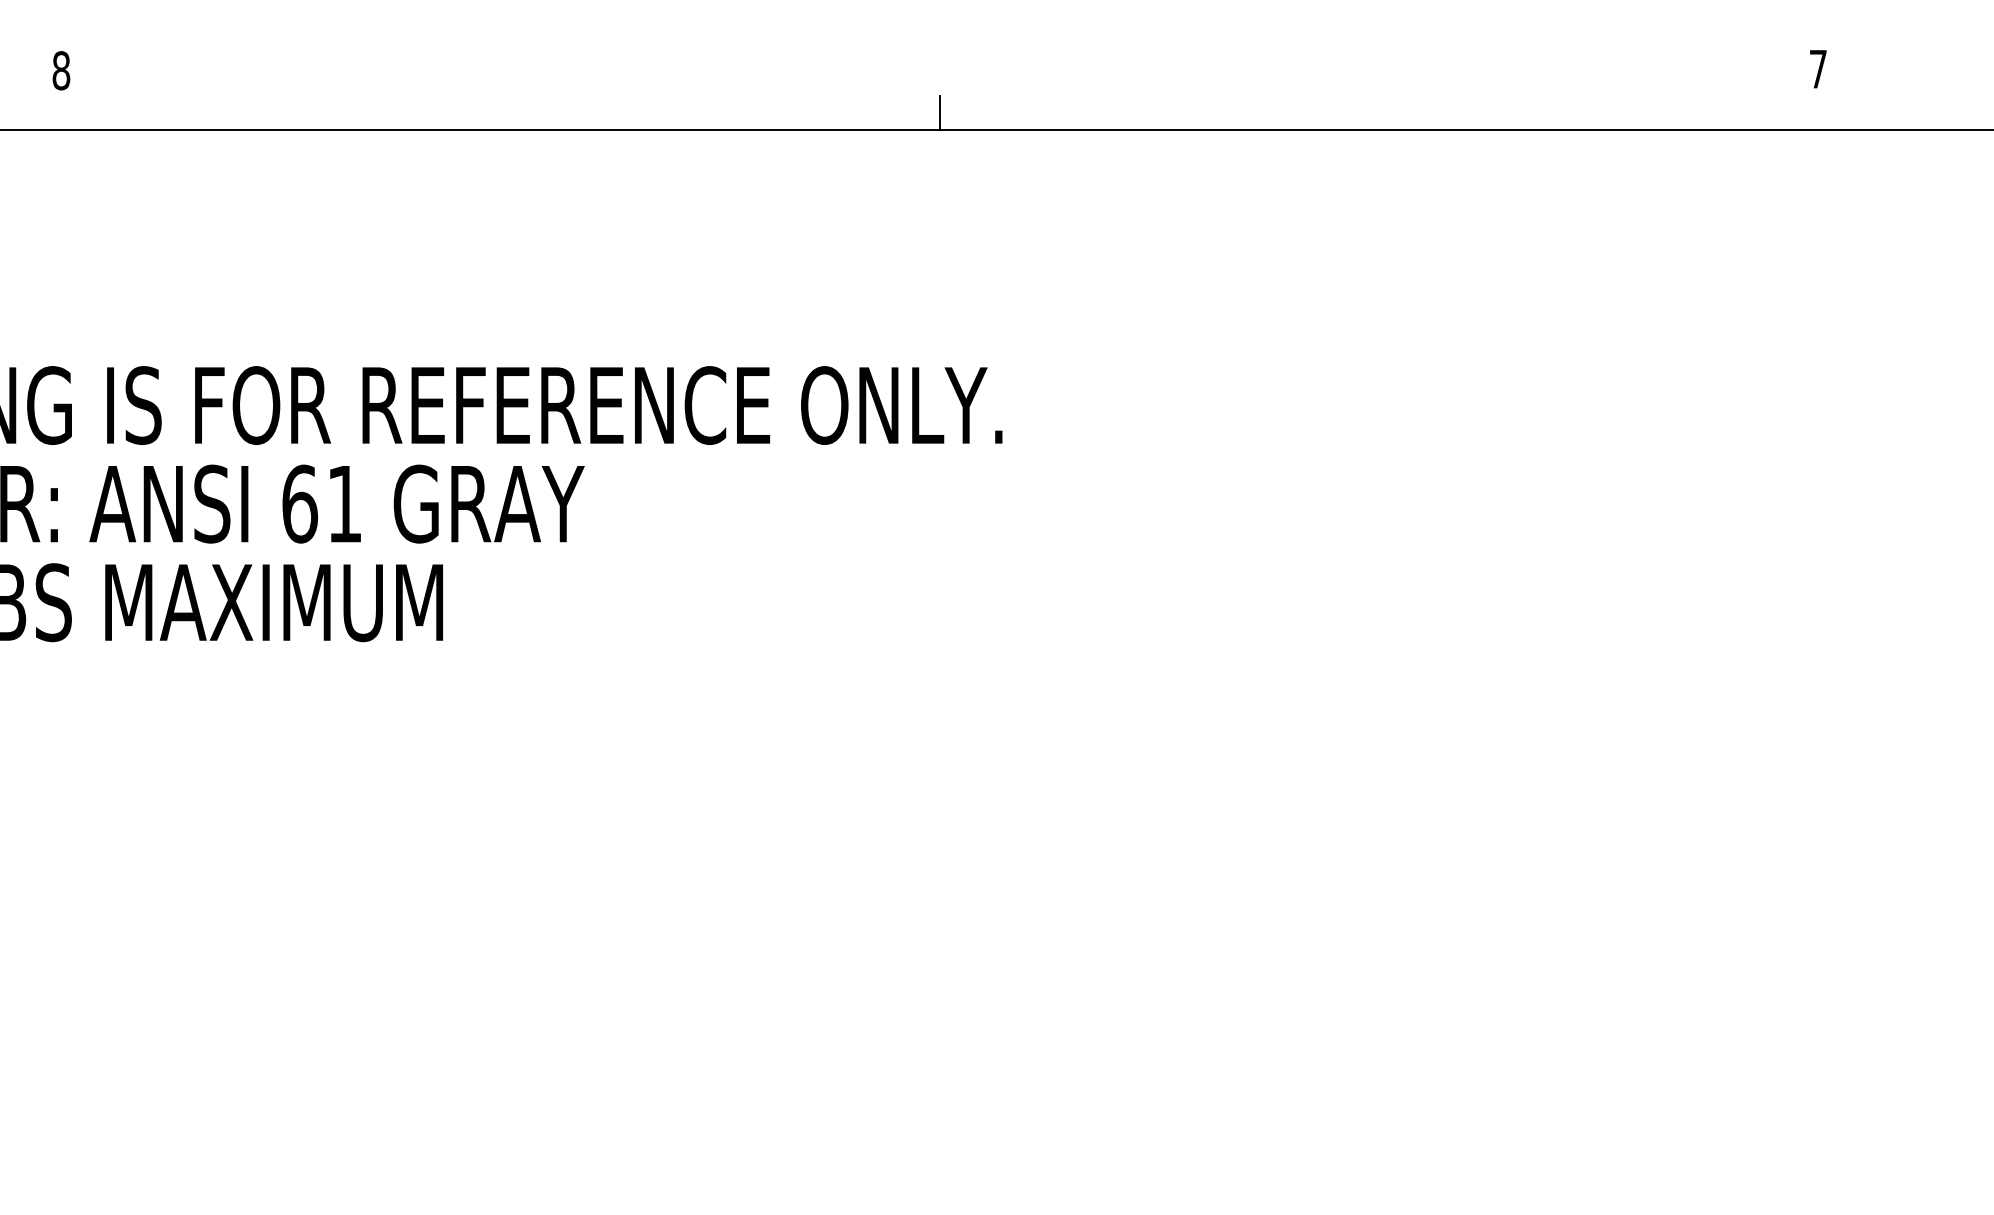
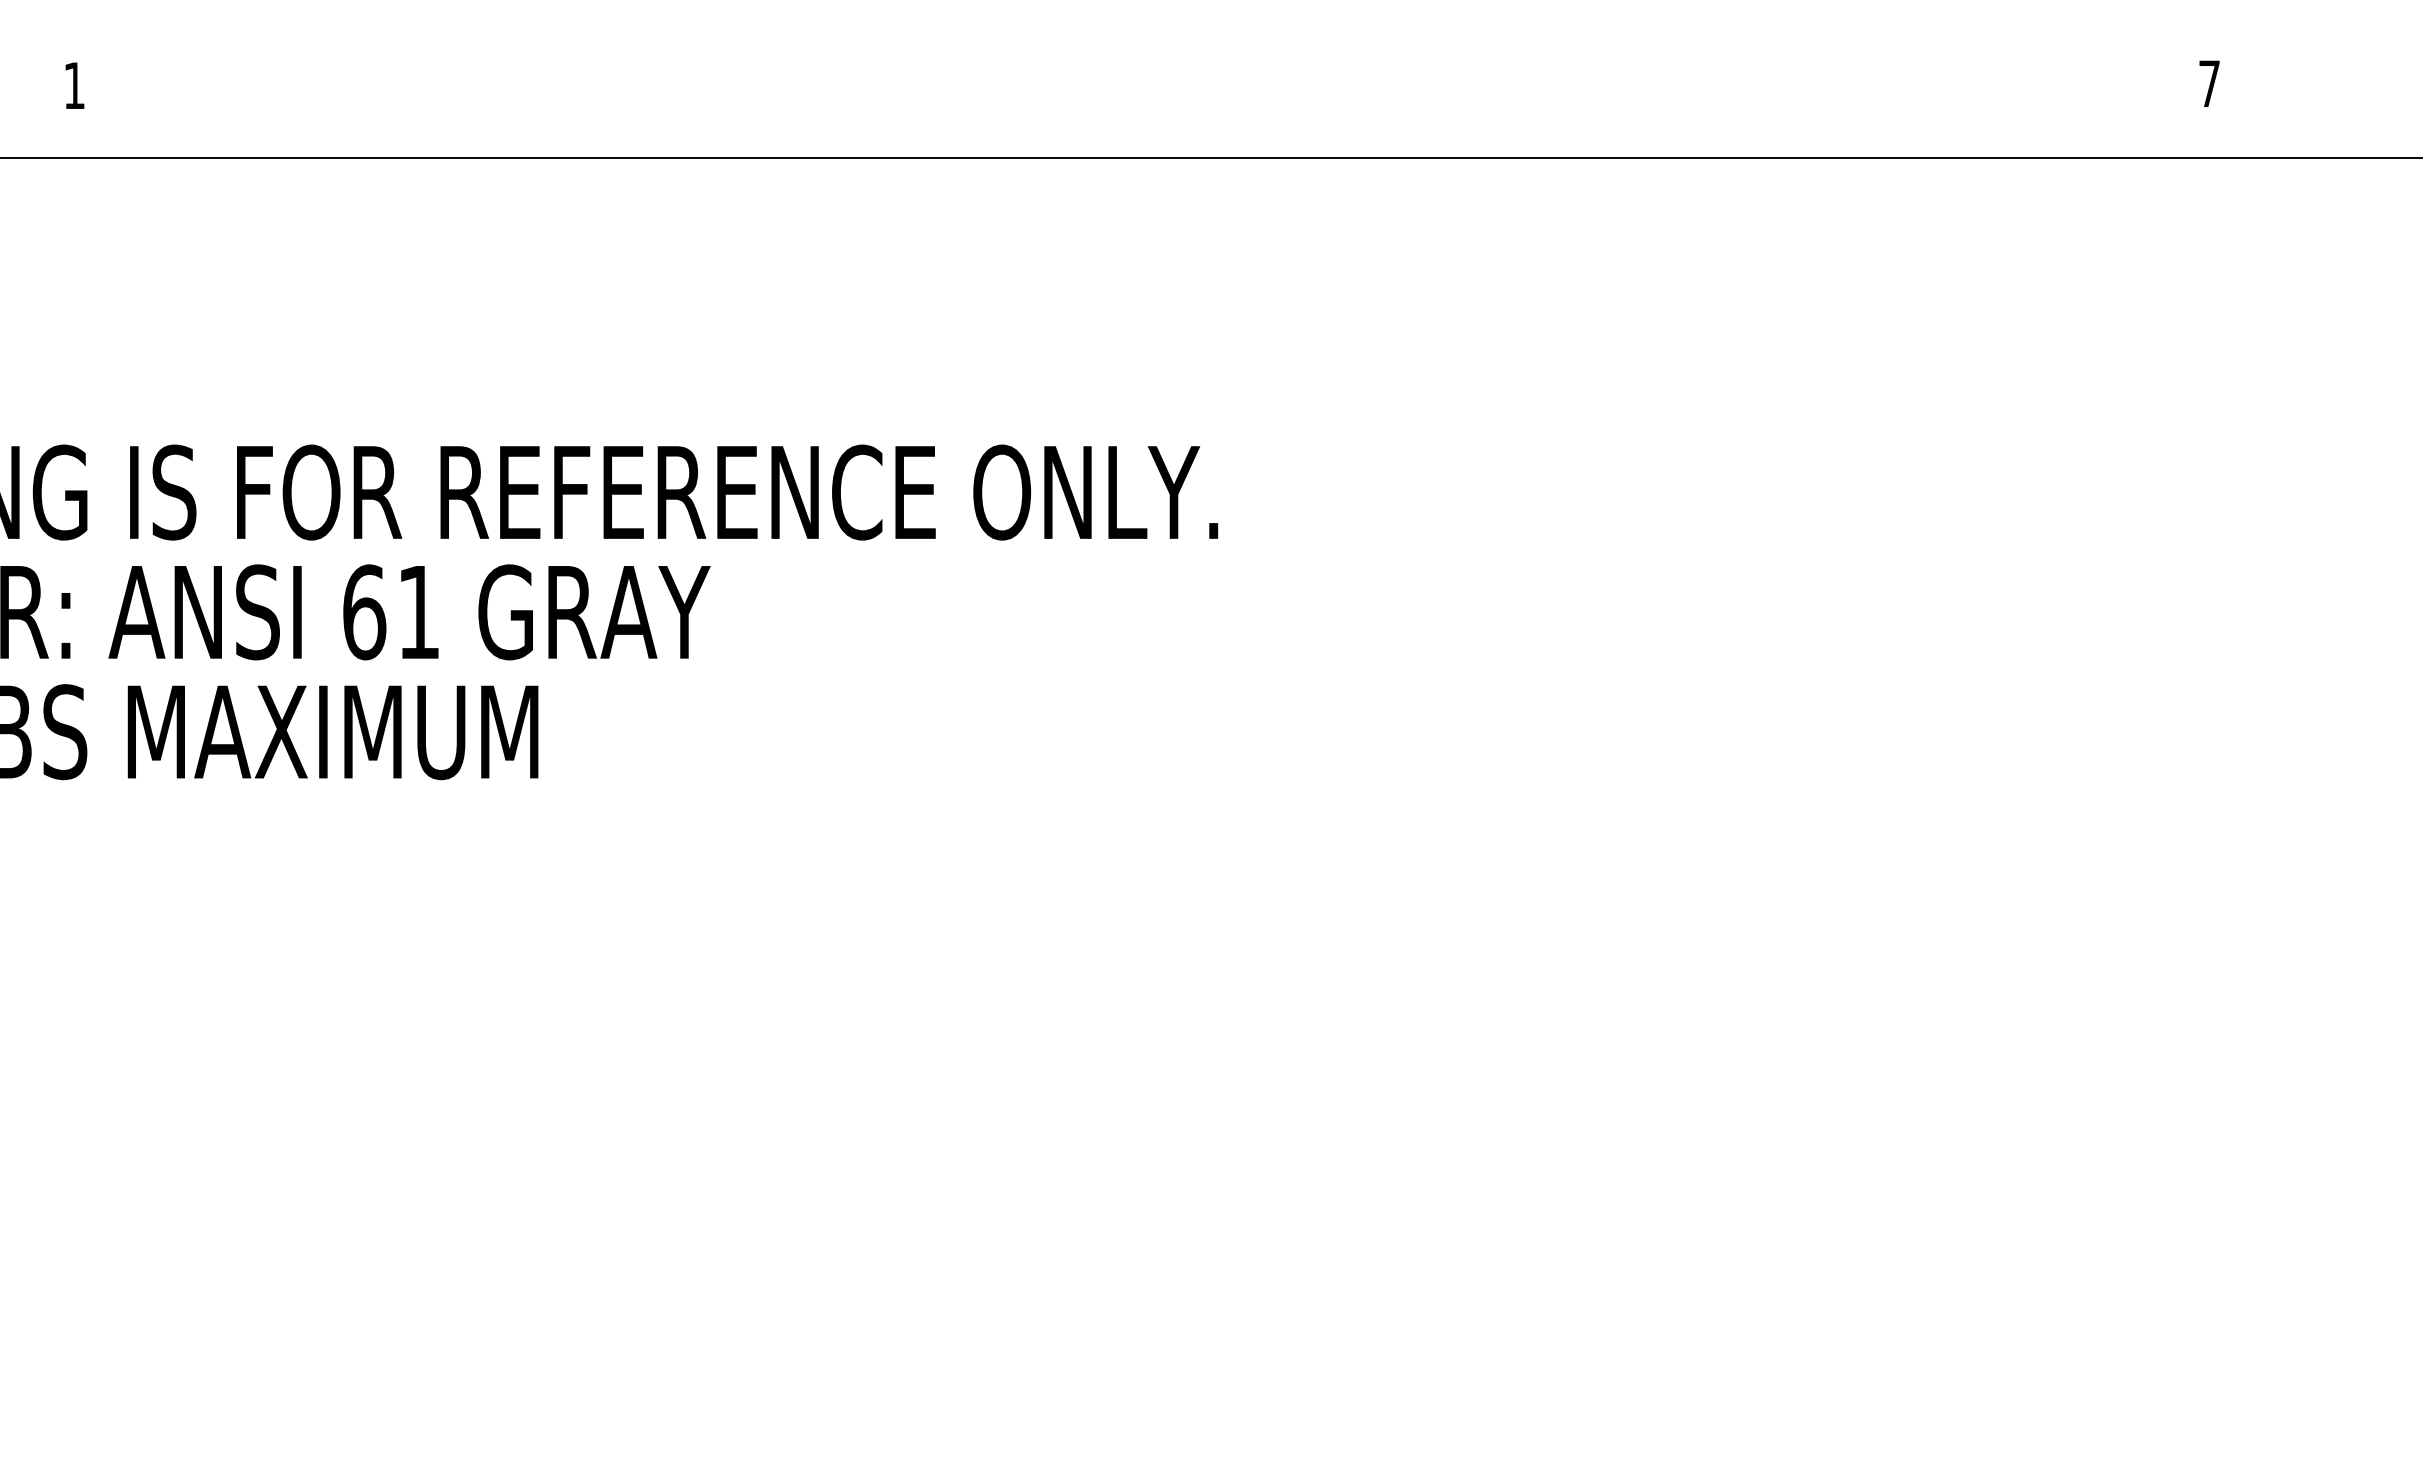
text: (61, 70) -> (74, 85), 8 -> 1
line: (939, 113) -> (1141, 137), removed

